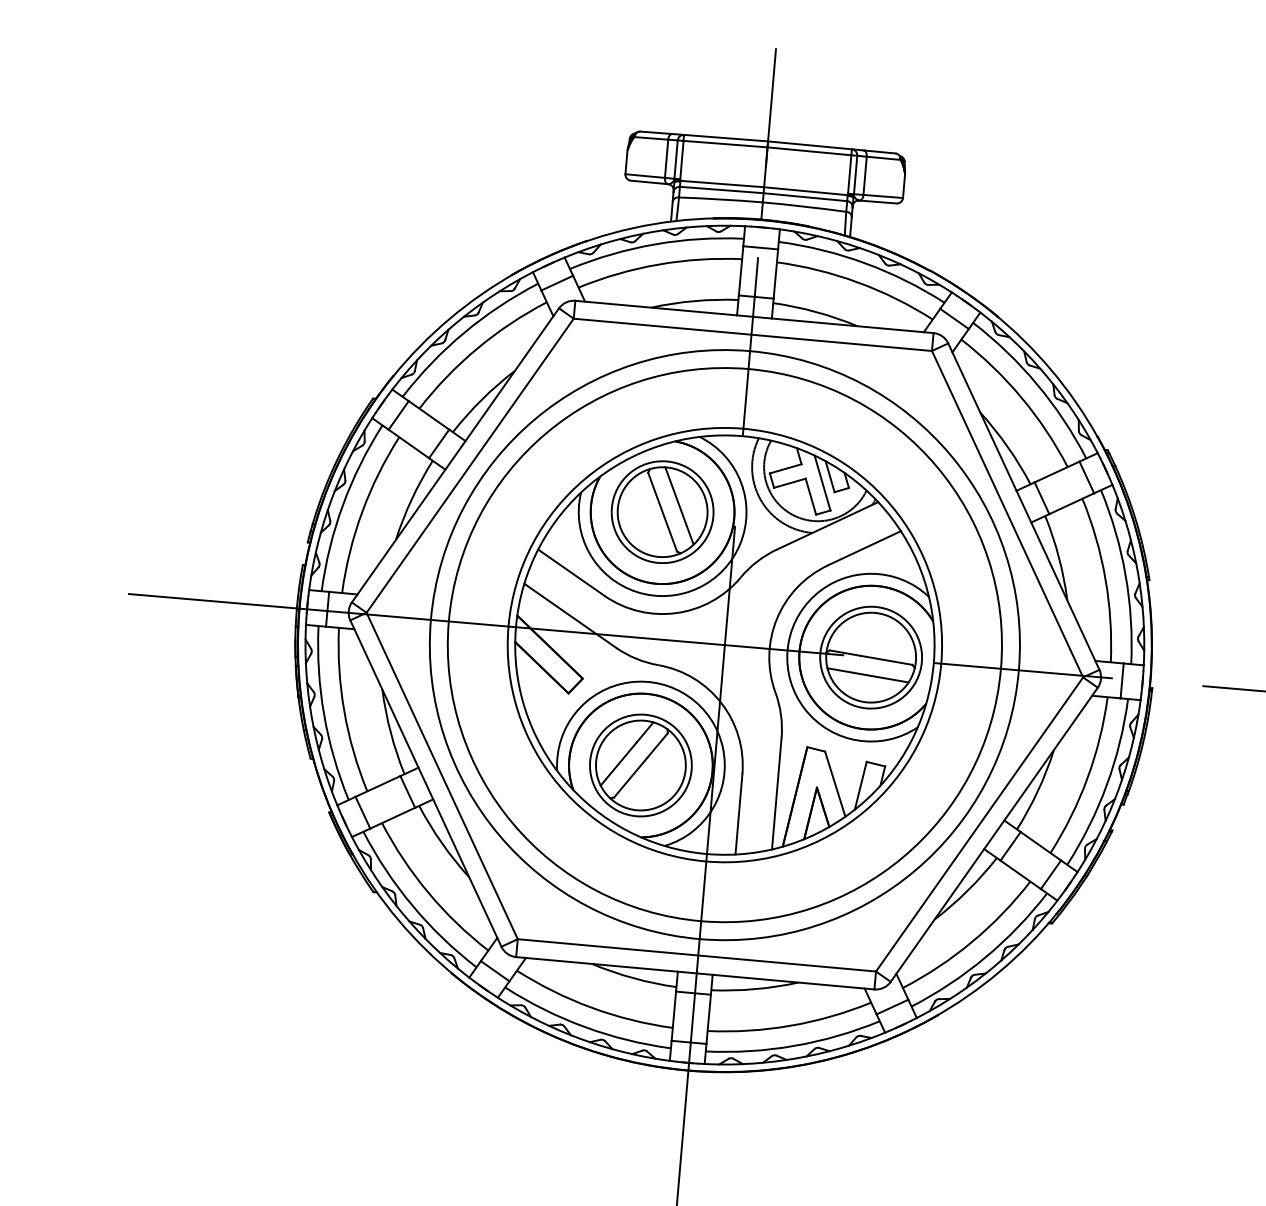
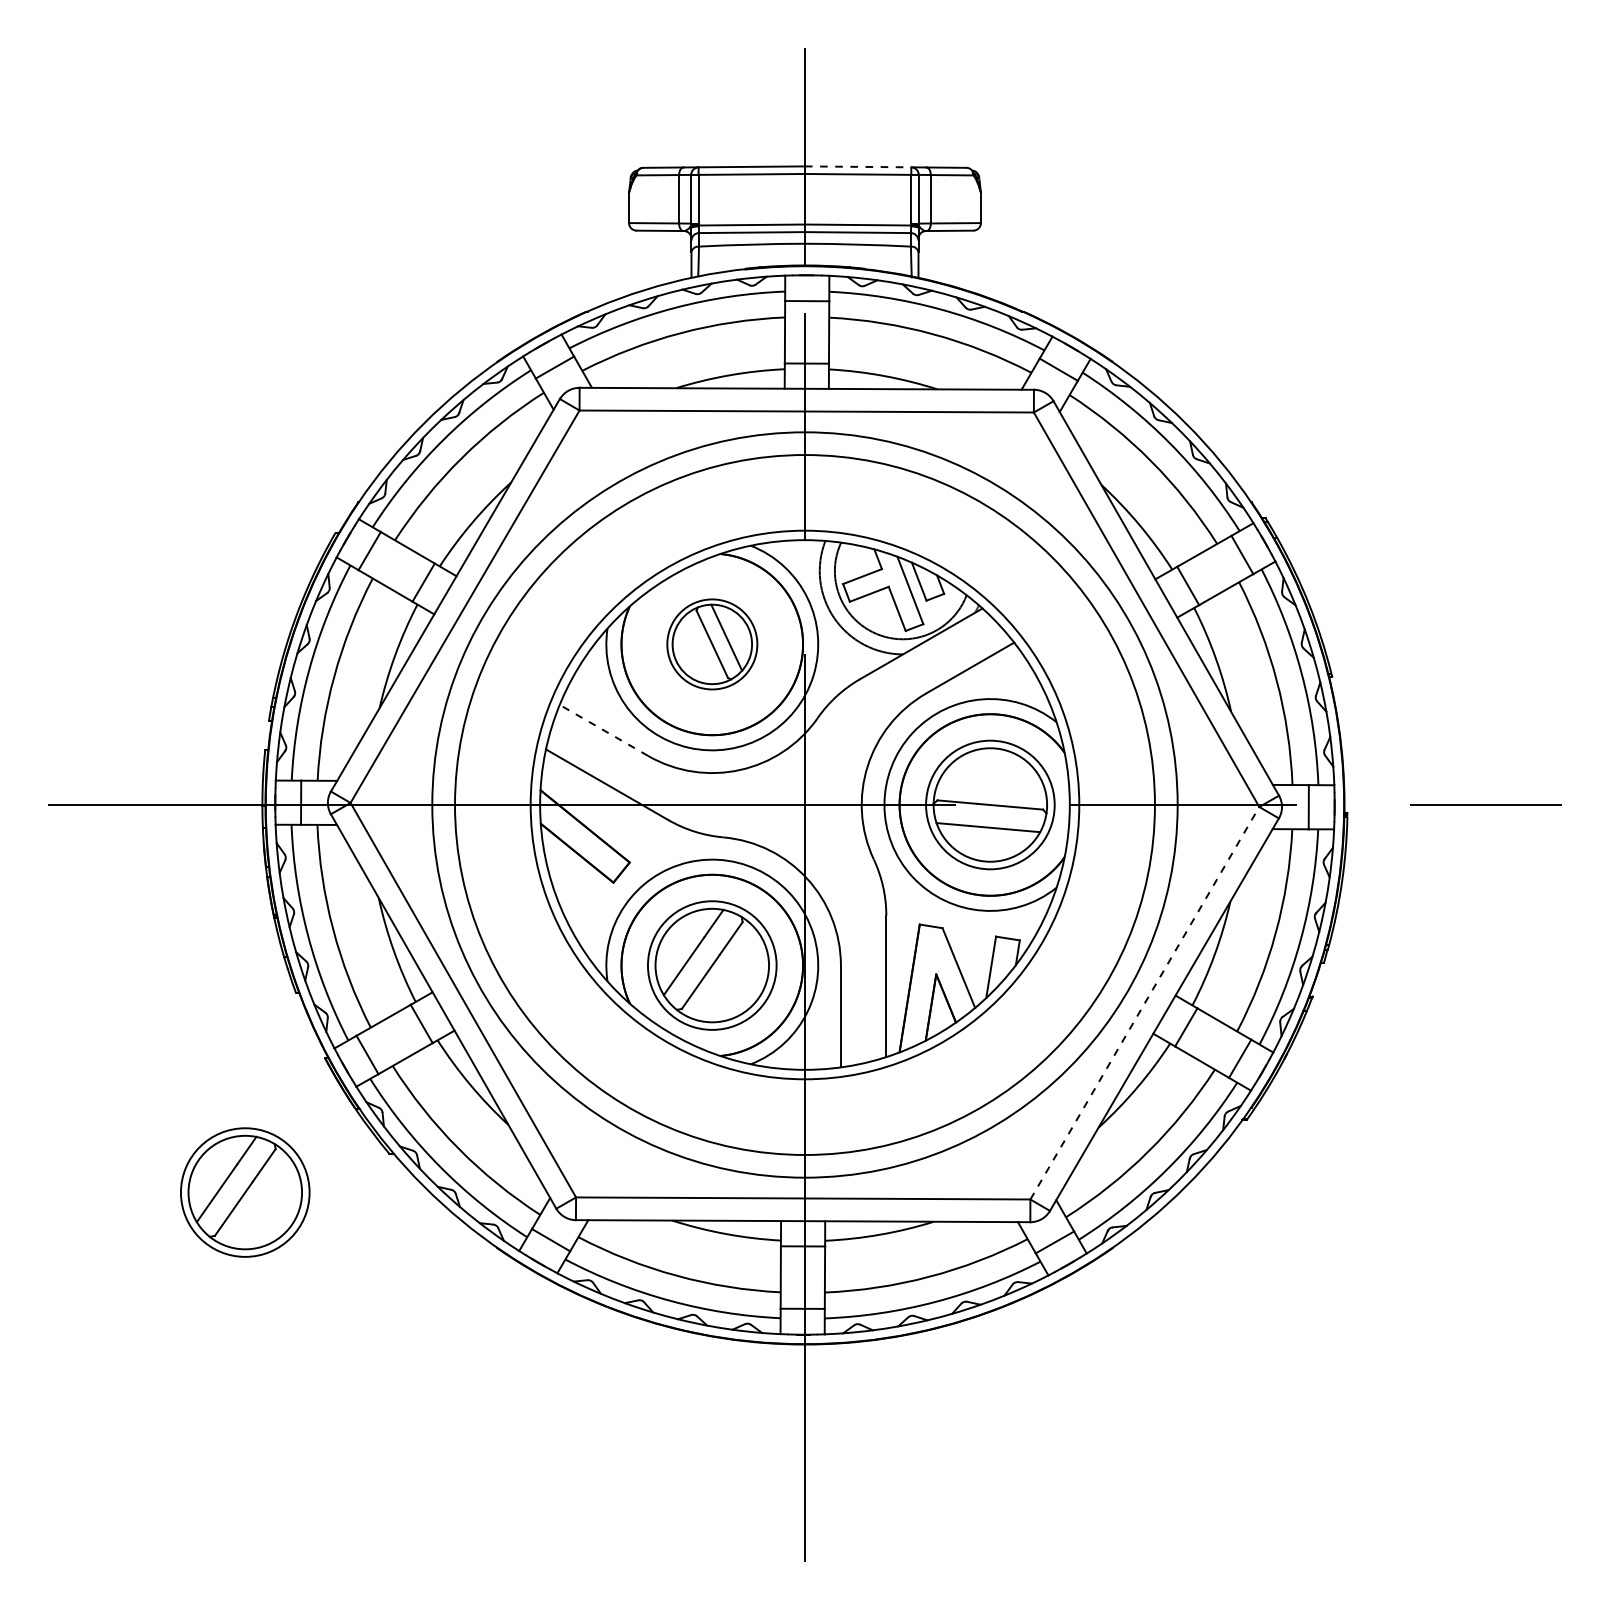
line: (810, 145) -> (858, 166), solid -> dashed
part: (662, 512) -> (712, 644), size x0.7
line: (571, 572) -> (603, 730), solid -> dashed
line: (980, 823) -> (1145, 1002), solid -> dashed
part: (257, 912) -> (245, 1192), added

